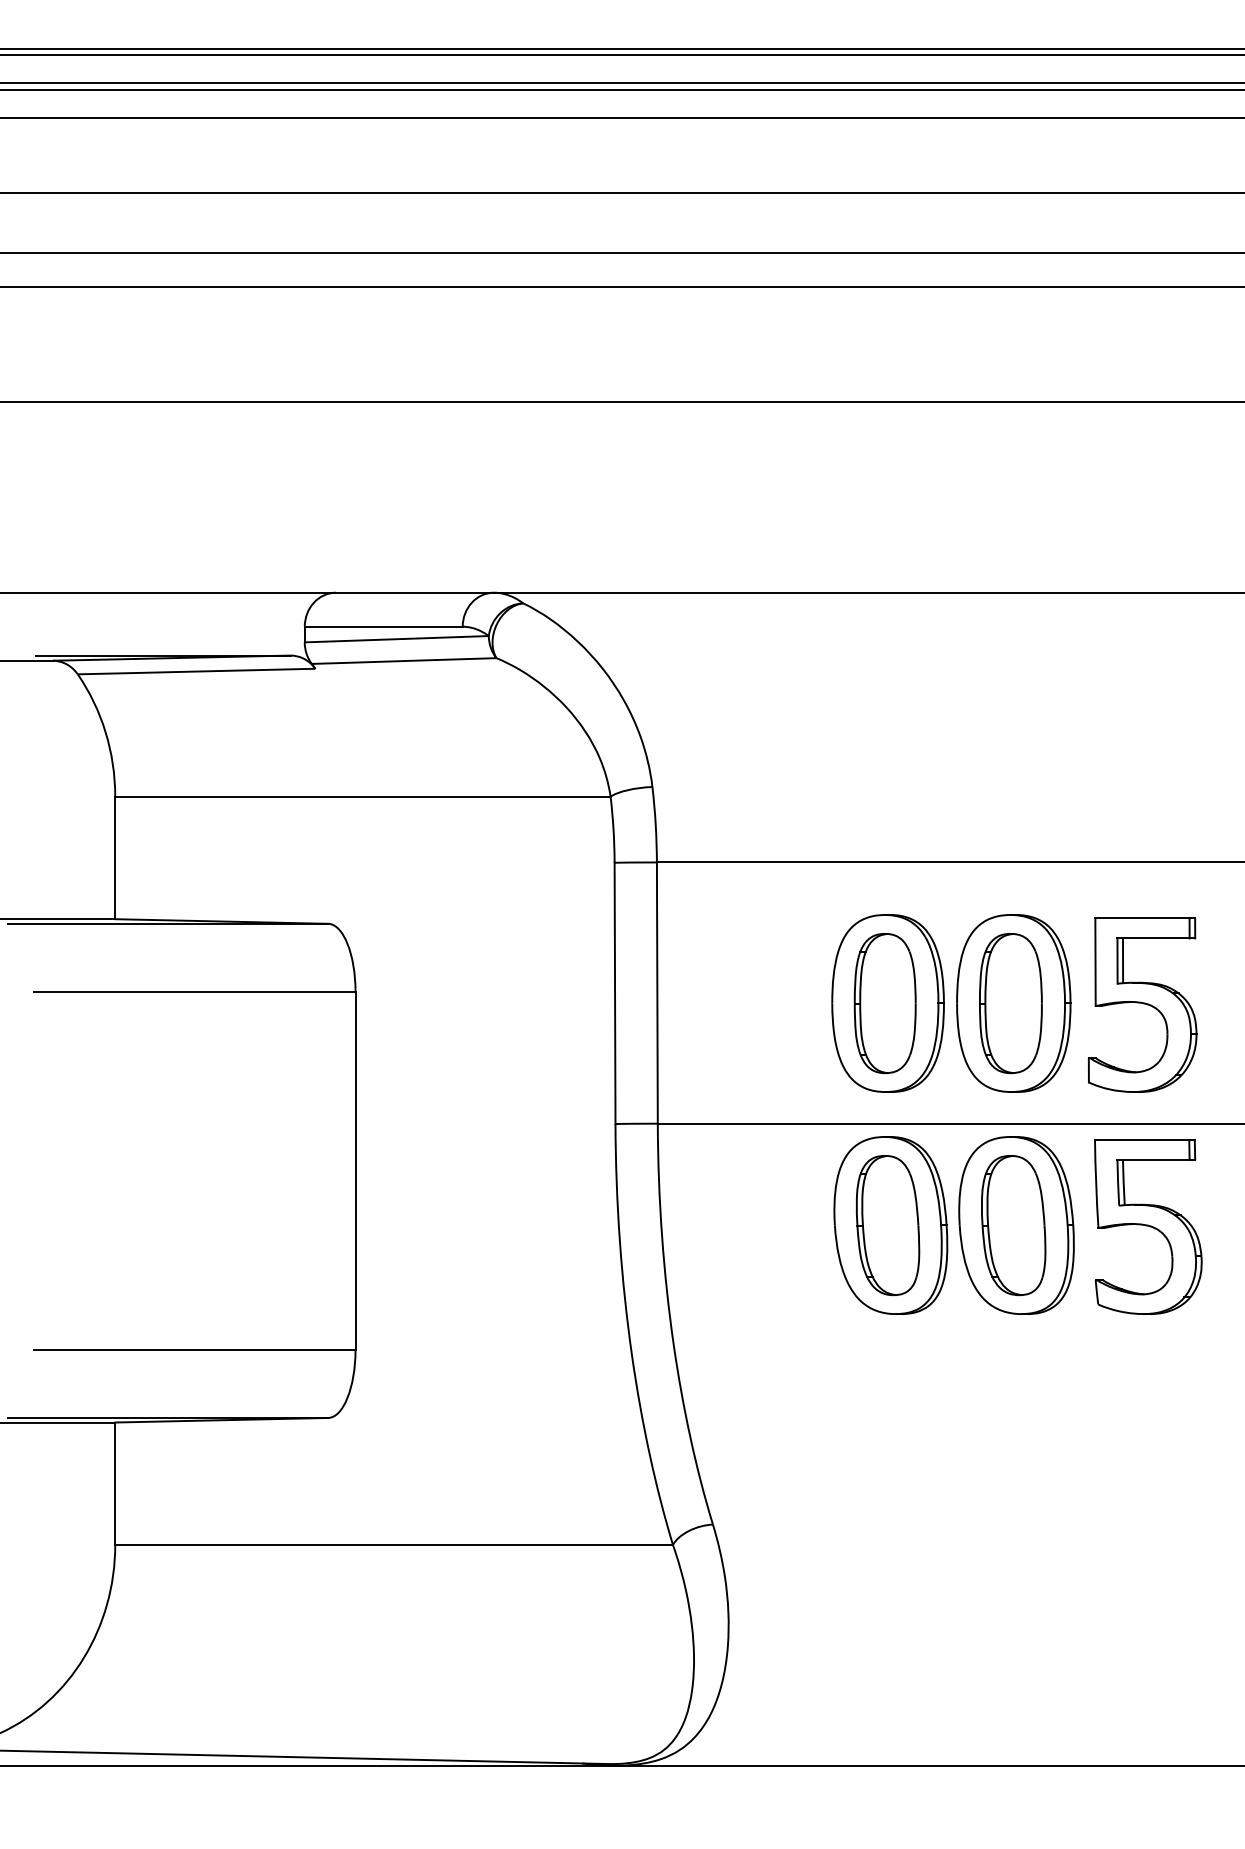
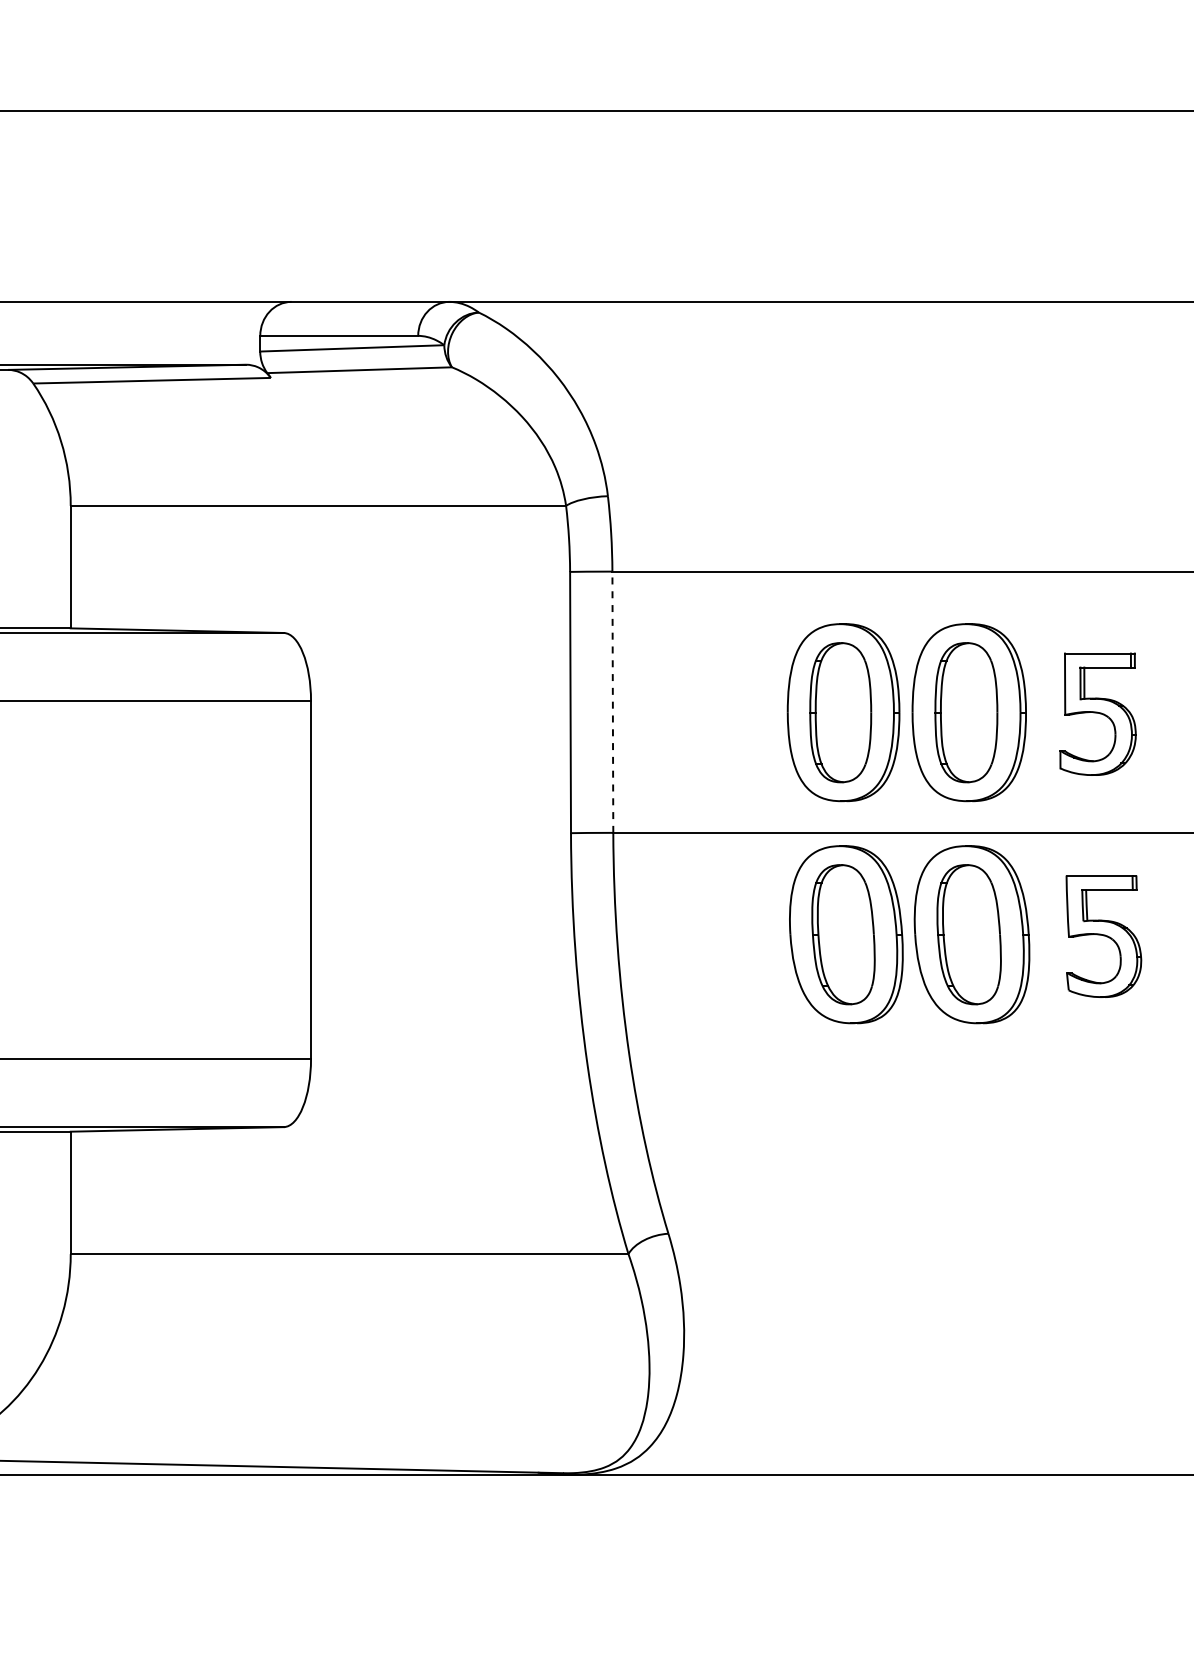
line: (657, 993) -> (613, 702), solid -> dashed
part: (1142, 1004) -> (1098, 713), size x0.7
part: (1148, 1226) -> (1104, 935), size x0.7

